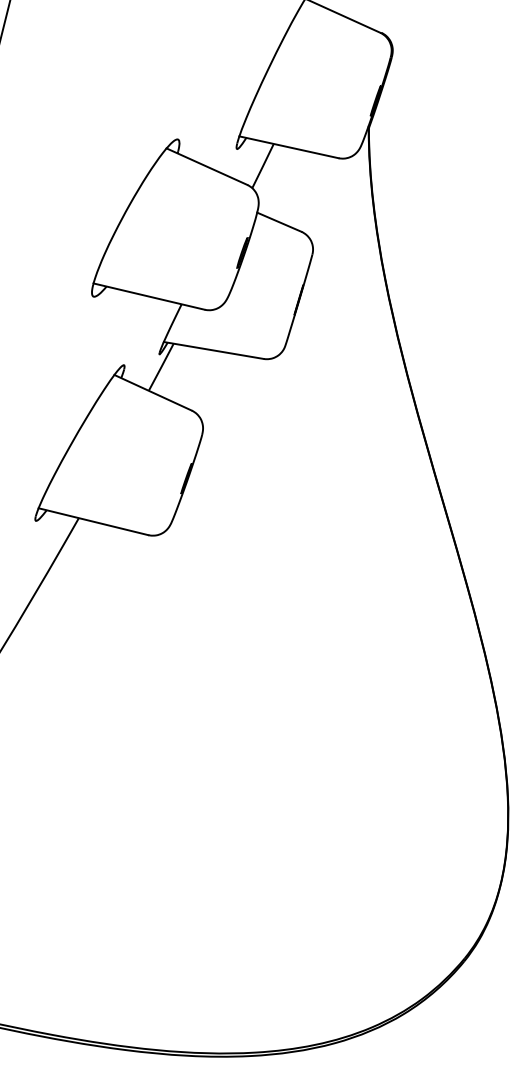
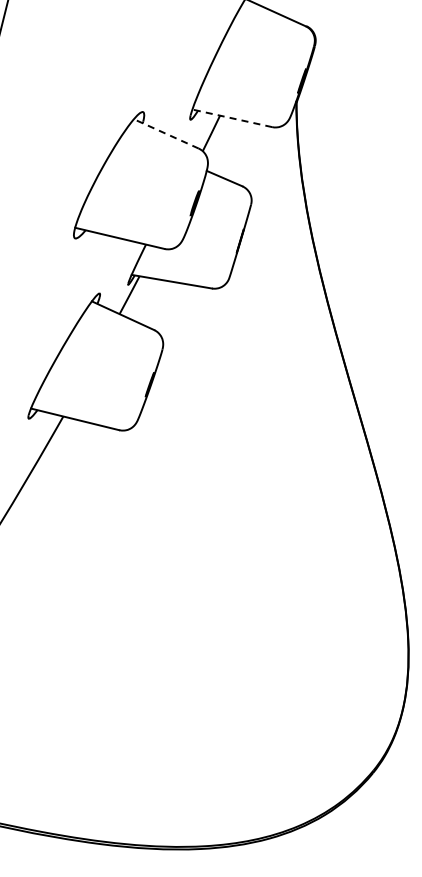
line: (289, 147) -> (232, 118), solid -> dashed
line: (207, 166) -> (166, 133), solid -> dashed

